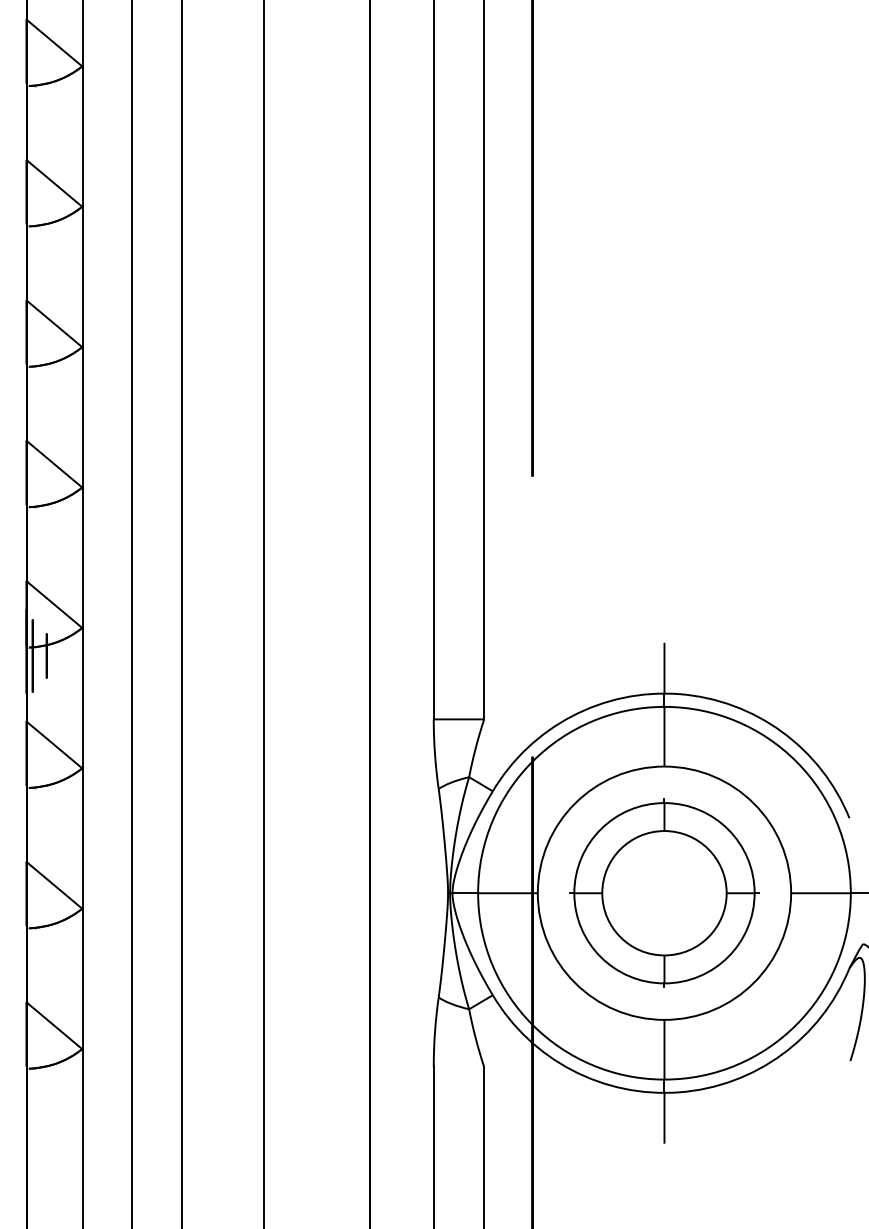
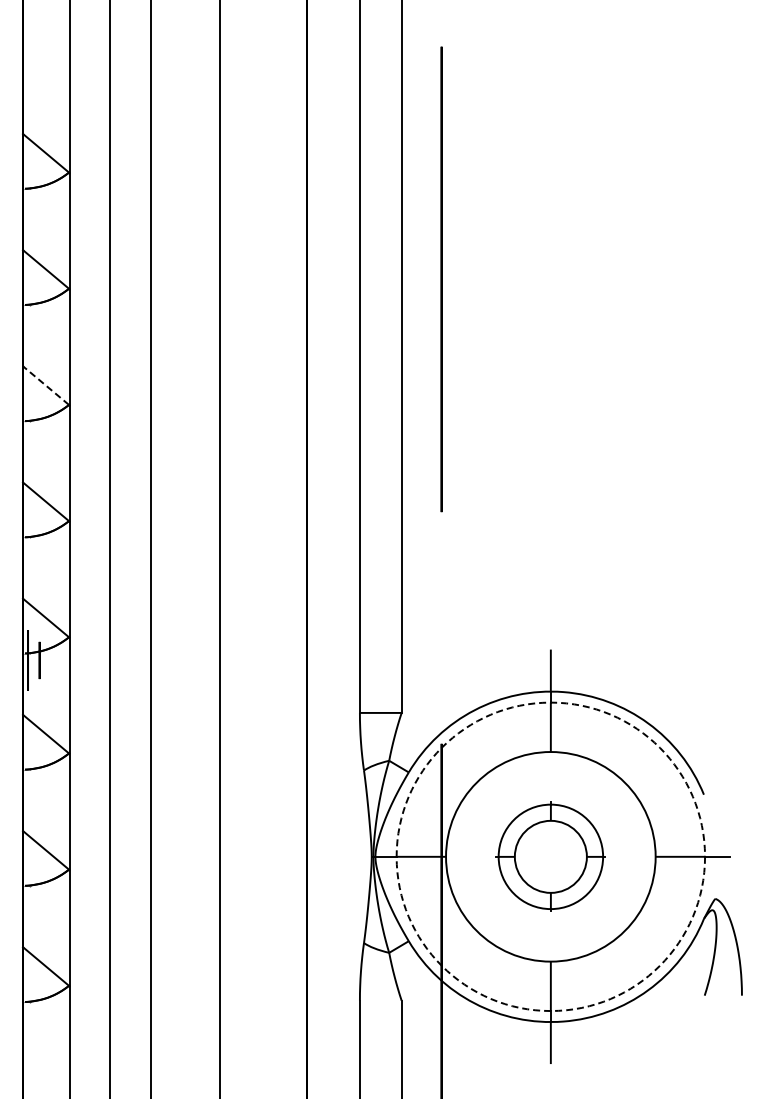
line: (53, 323) -> (45, 385), solid -> dashed
circle: (664, 892) -> (550, 856), solid -> dashed
part: (664, 892) -> (550, 856), size x0.7

